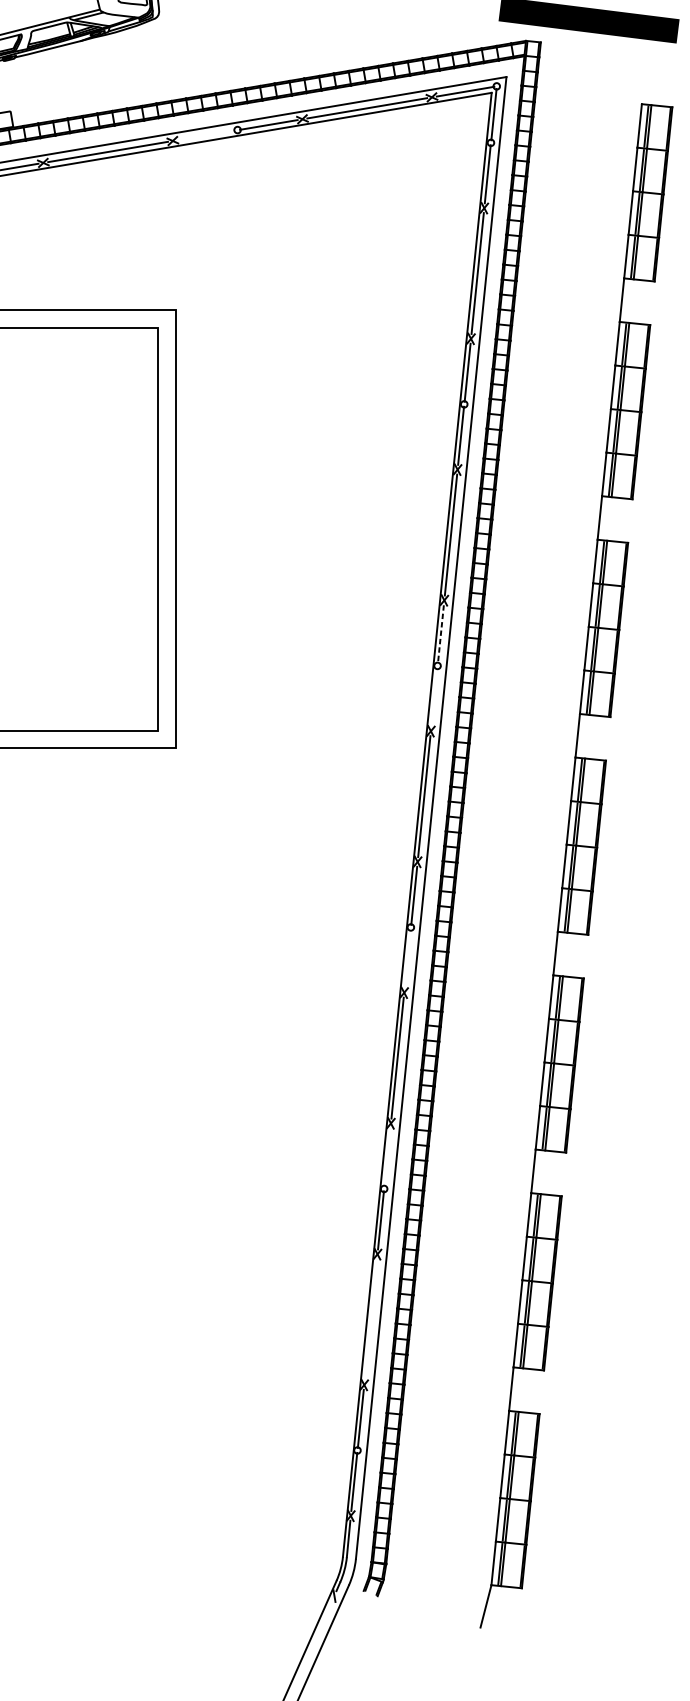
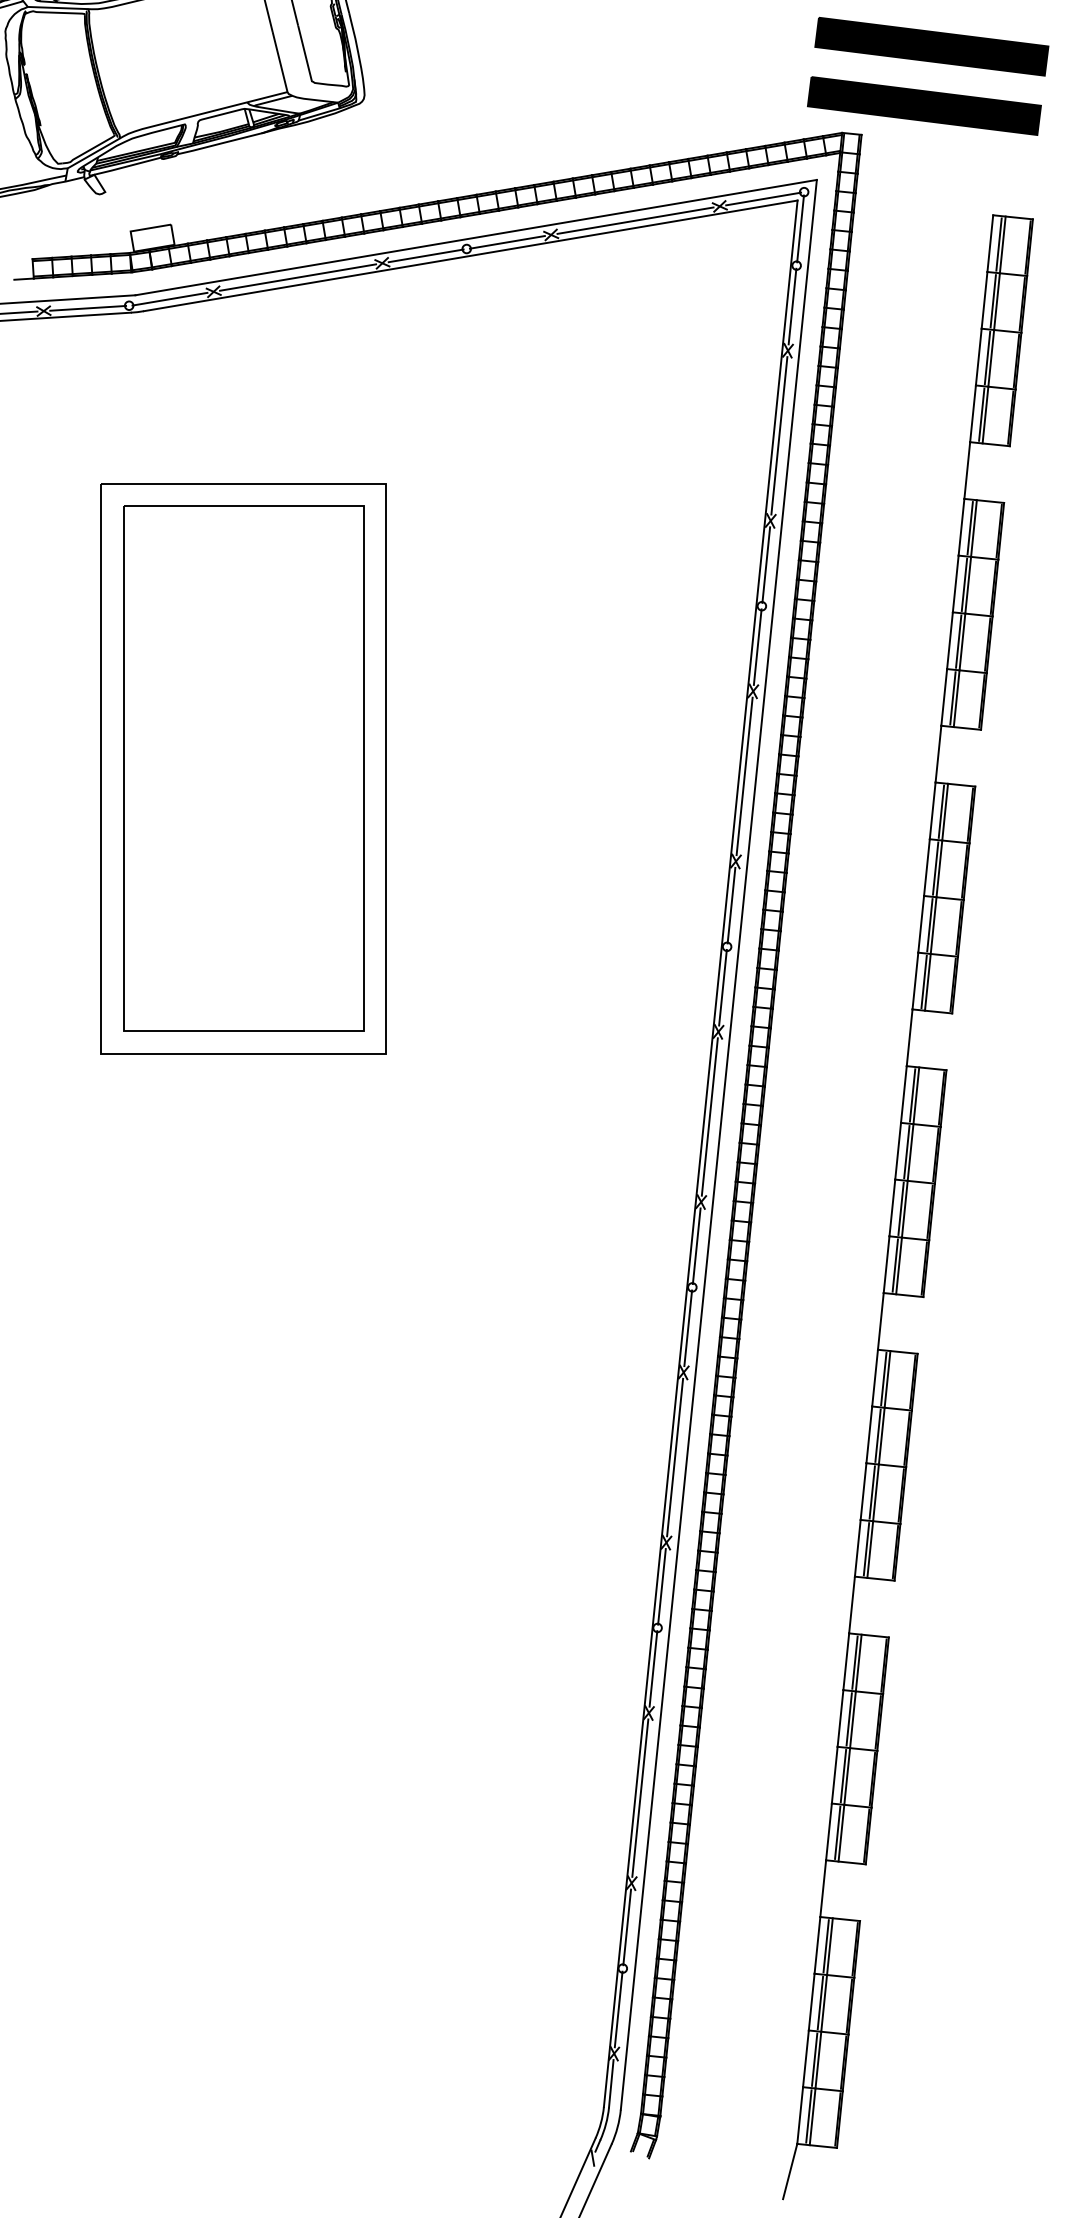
line: (205, 135) -> (425, 255), added
line: (440, 634) -> (731, 905), dashed -> solid
line: (434, 697) -> (722, 987), added
line: (407, 959) -> (688, 1328), added
line: (387, 1157) -> (661, 1586), added
line: (371, 1319) -> (640, 1797), added

